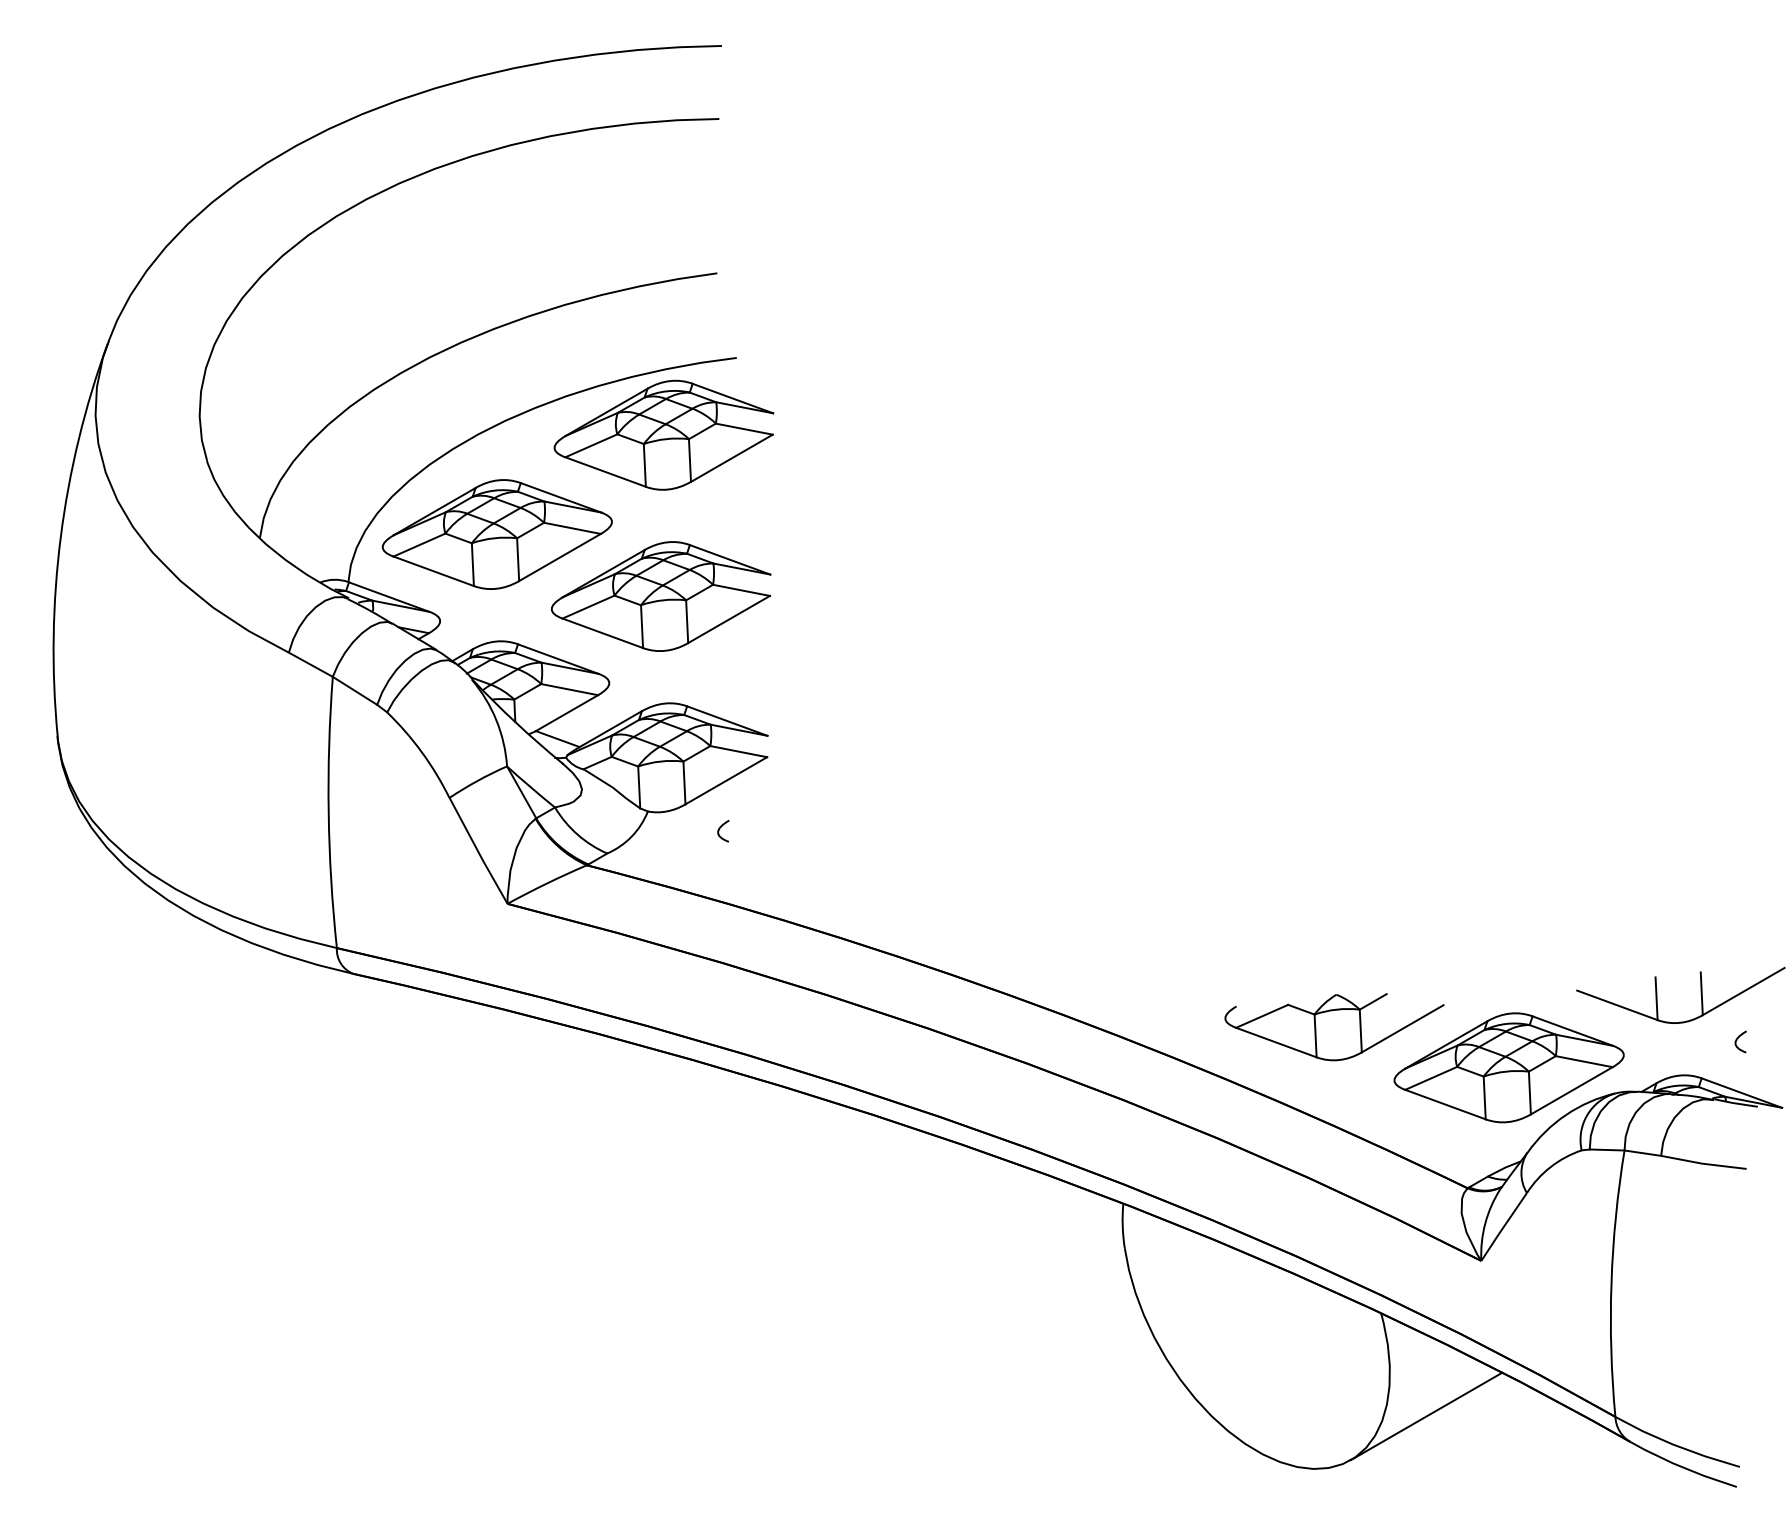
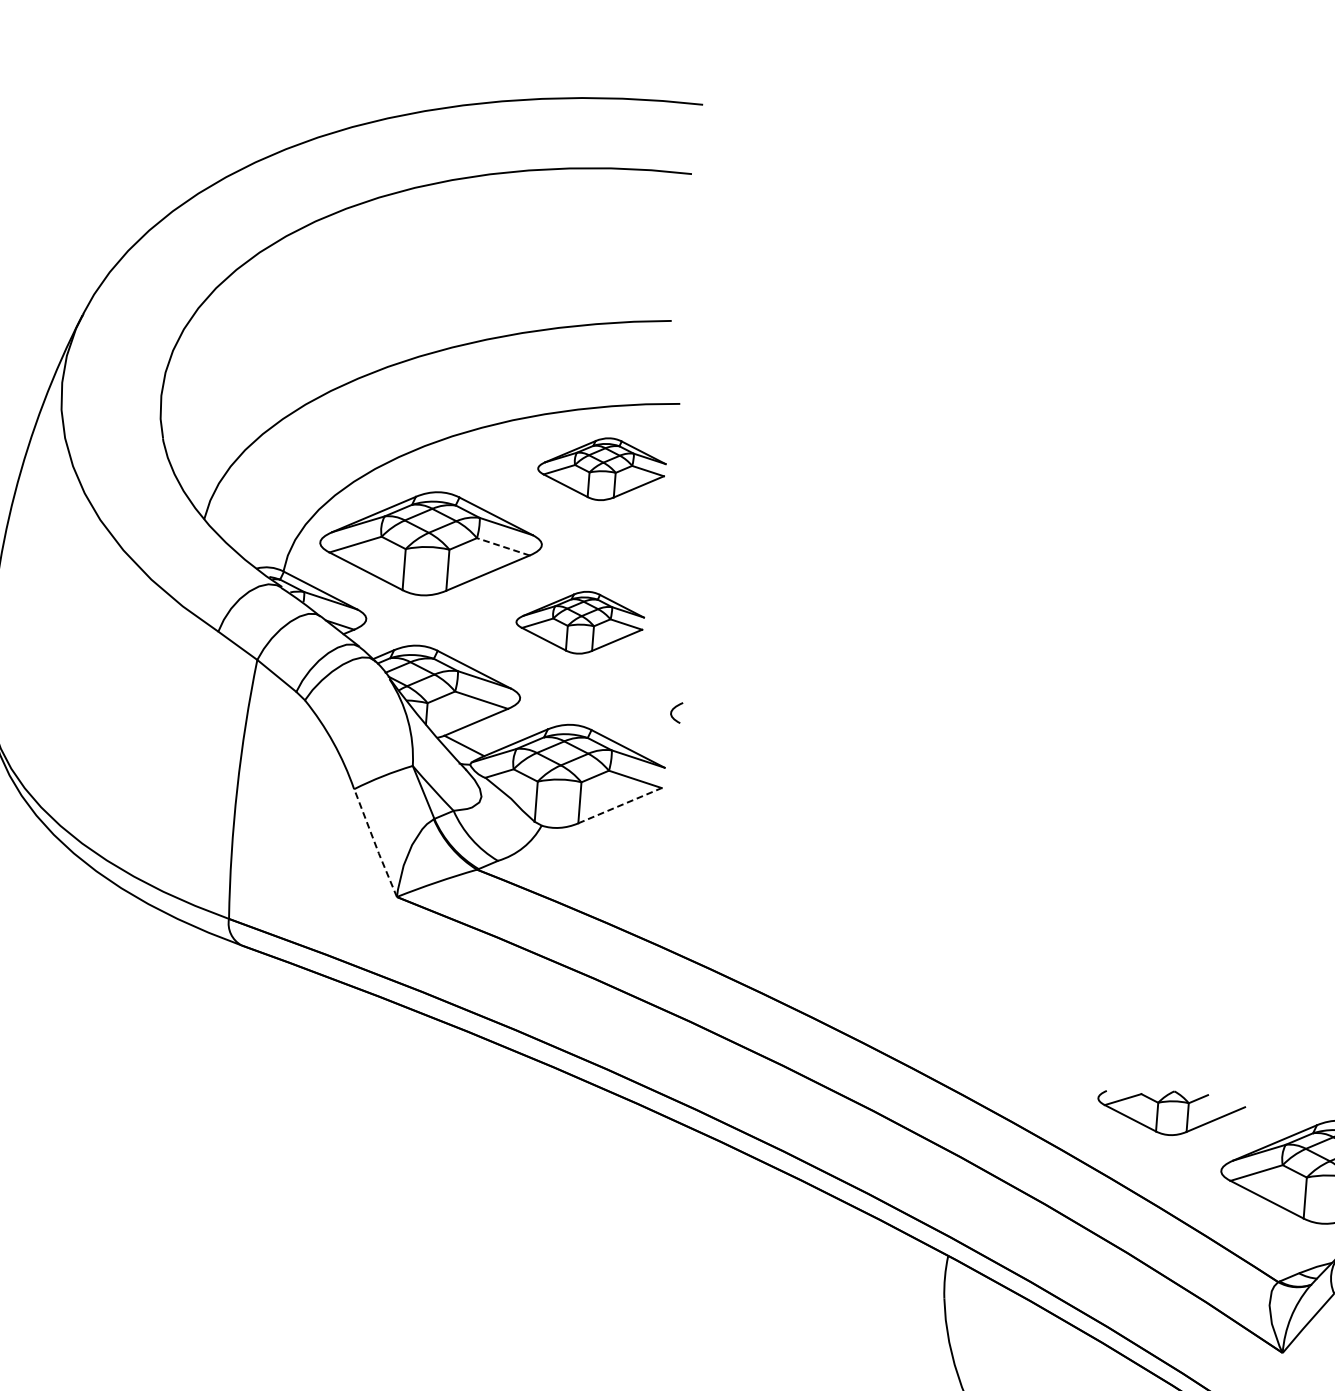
part: (663, 434) -> (601, 468), size x0.6
line: (572, 528) -> (503, 546), solid -> dashed
part: (661, 596) -> (580, 622), size x0.6
line: (726, 780) -> (620, 805), solid -> dashed
curve: (719, 831) -> (672, 712), moved
line: (478, 851) -> (375, 843), solid -> dashed
part: (1334, 1027) -> (1170, 1113), size x0.7

